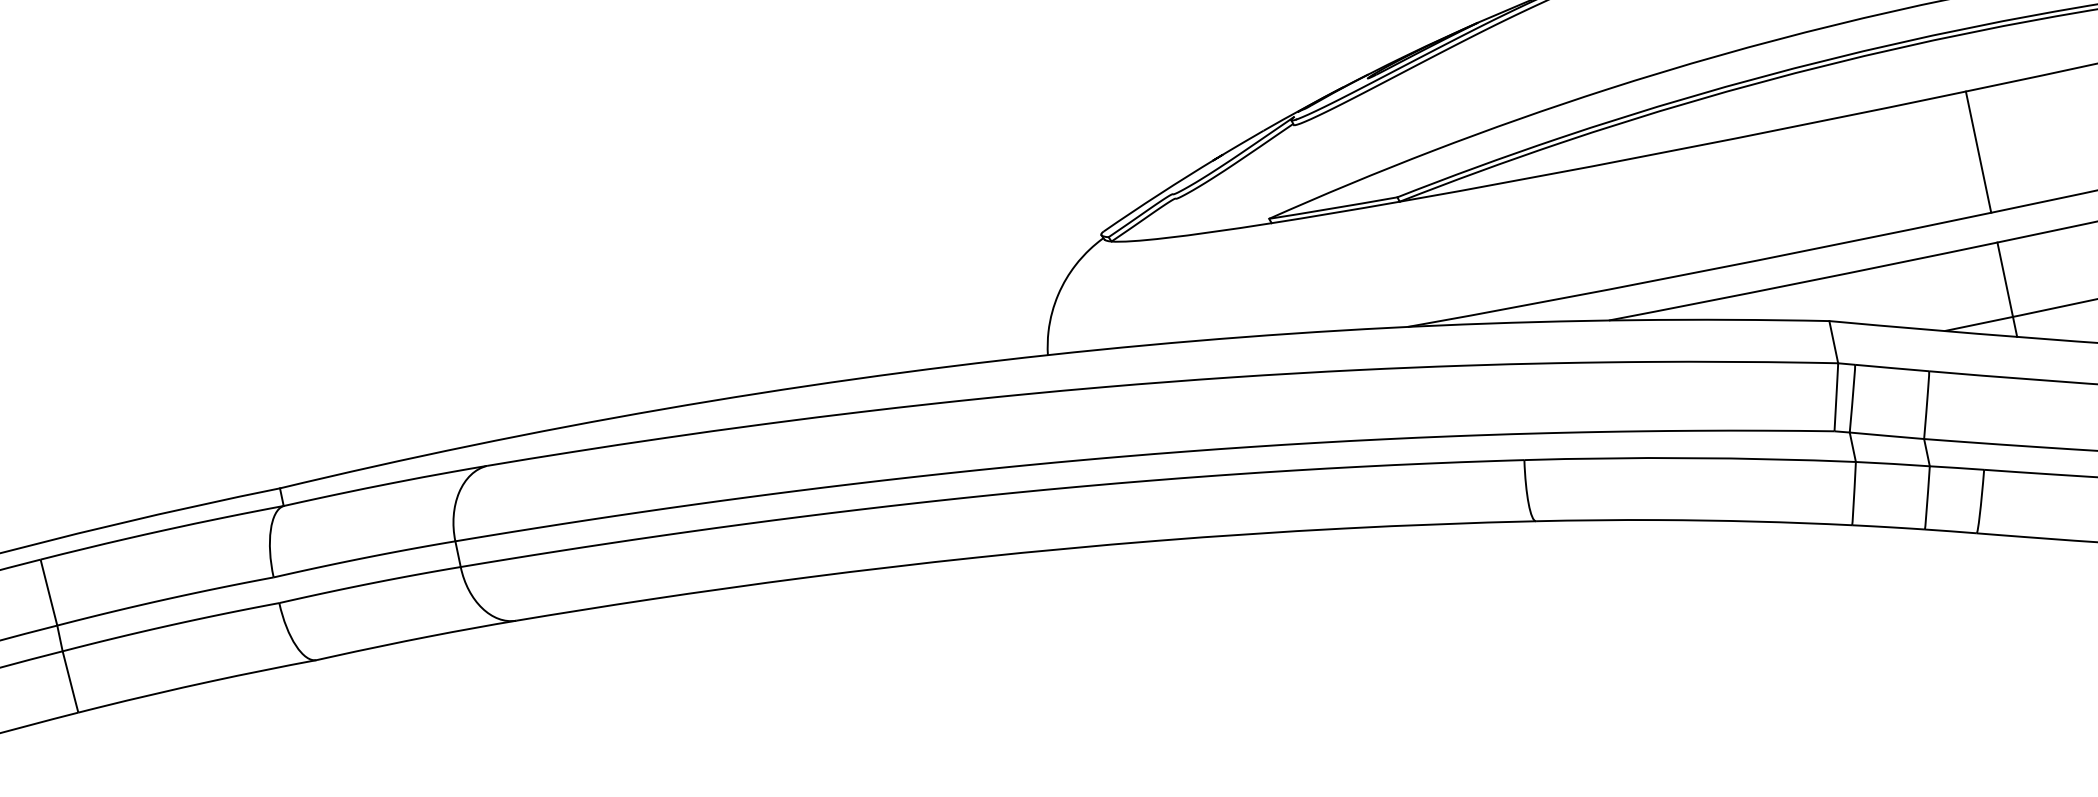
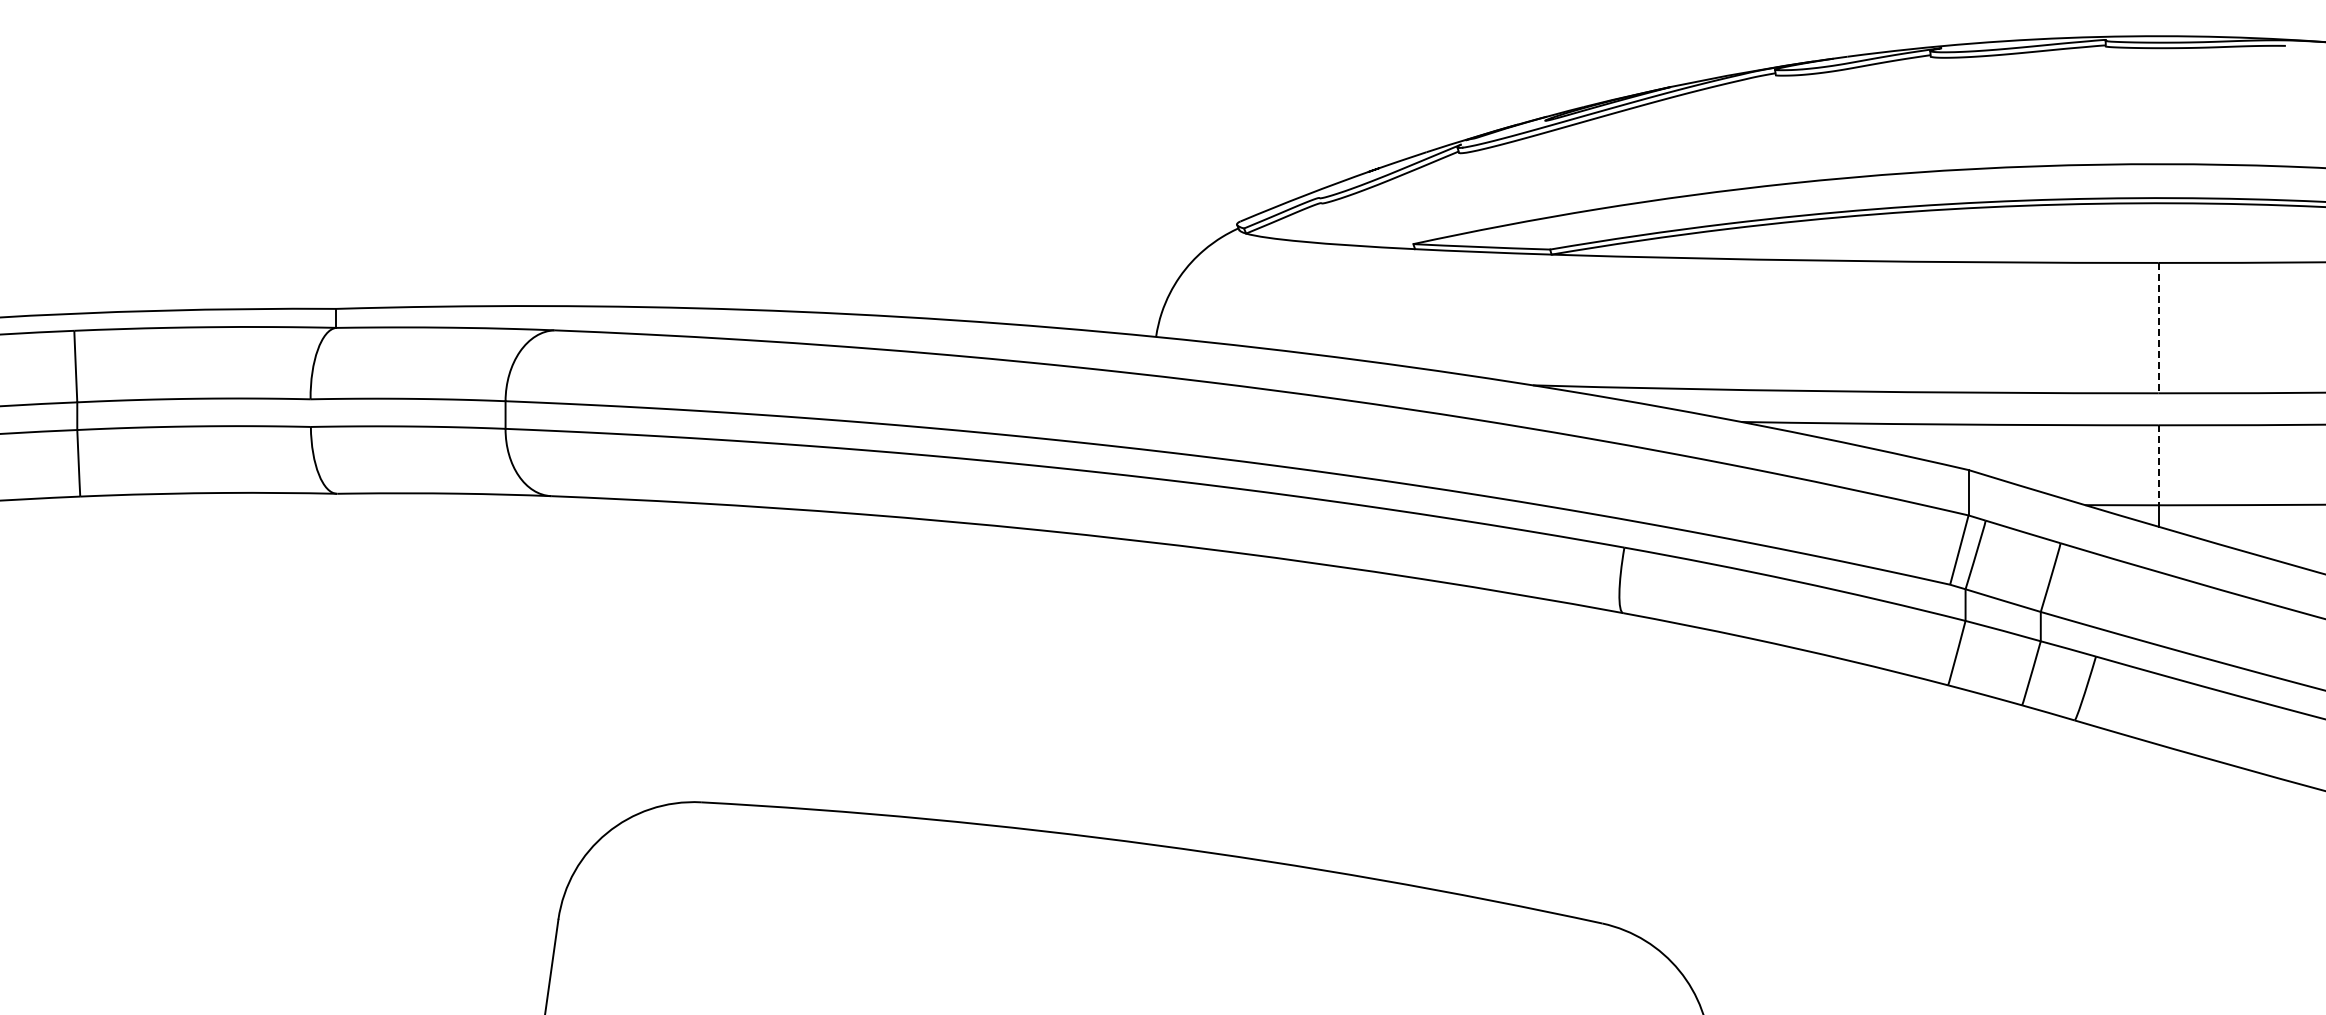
line: (1978, 152) -> (2158, 328), solid -> dashed
line: (2005, 279) -> (2158, 465), solid -> dashed

